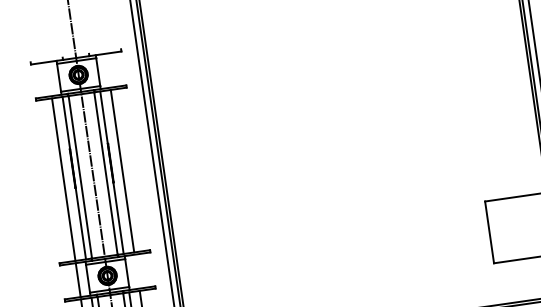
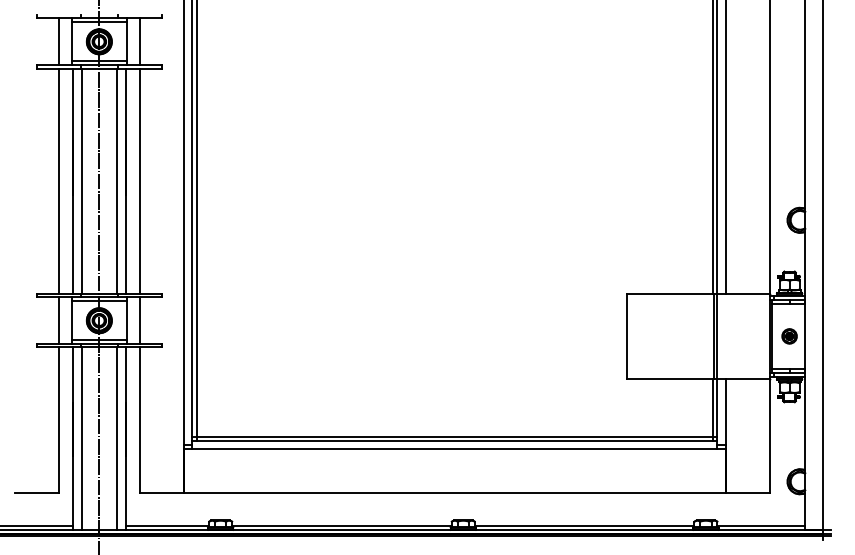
line: (108, 70) -> (140, 41), added
line: (49, 78) -> (58, 41), added
line: (137, 271) -> (140, 320), added

